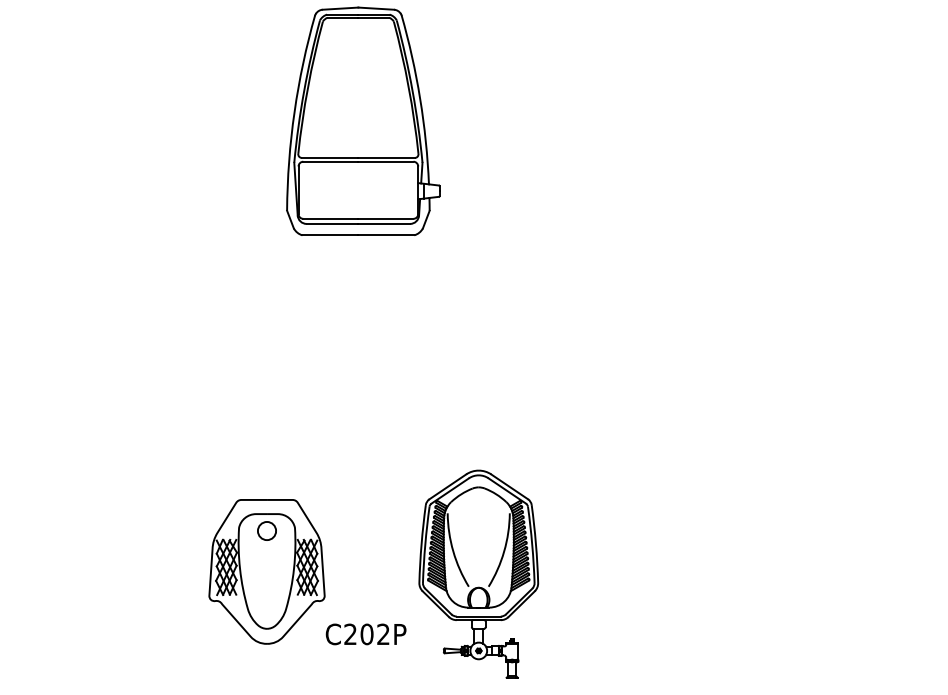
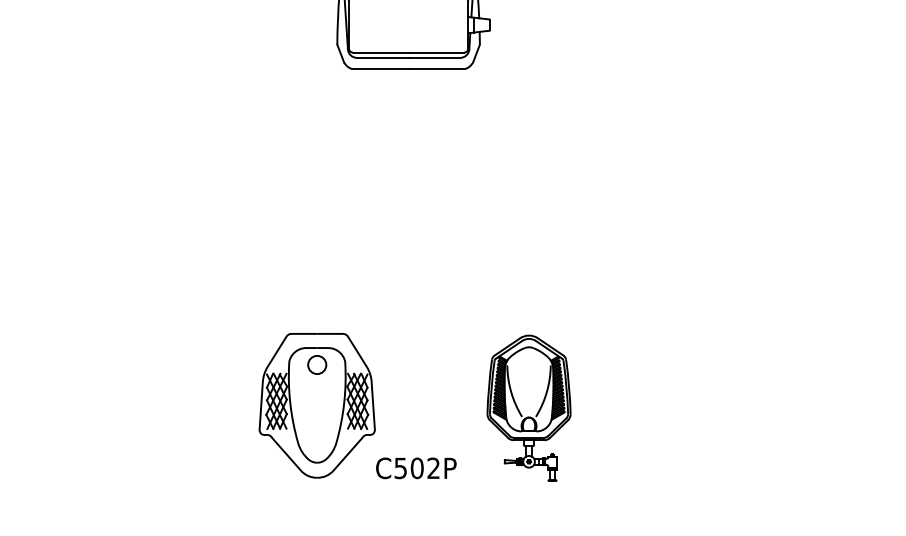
part: (478, 573) -> (528, 407), size x0.7
text: (350, 634) -> (400, 468), C202P -> C502P

